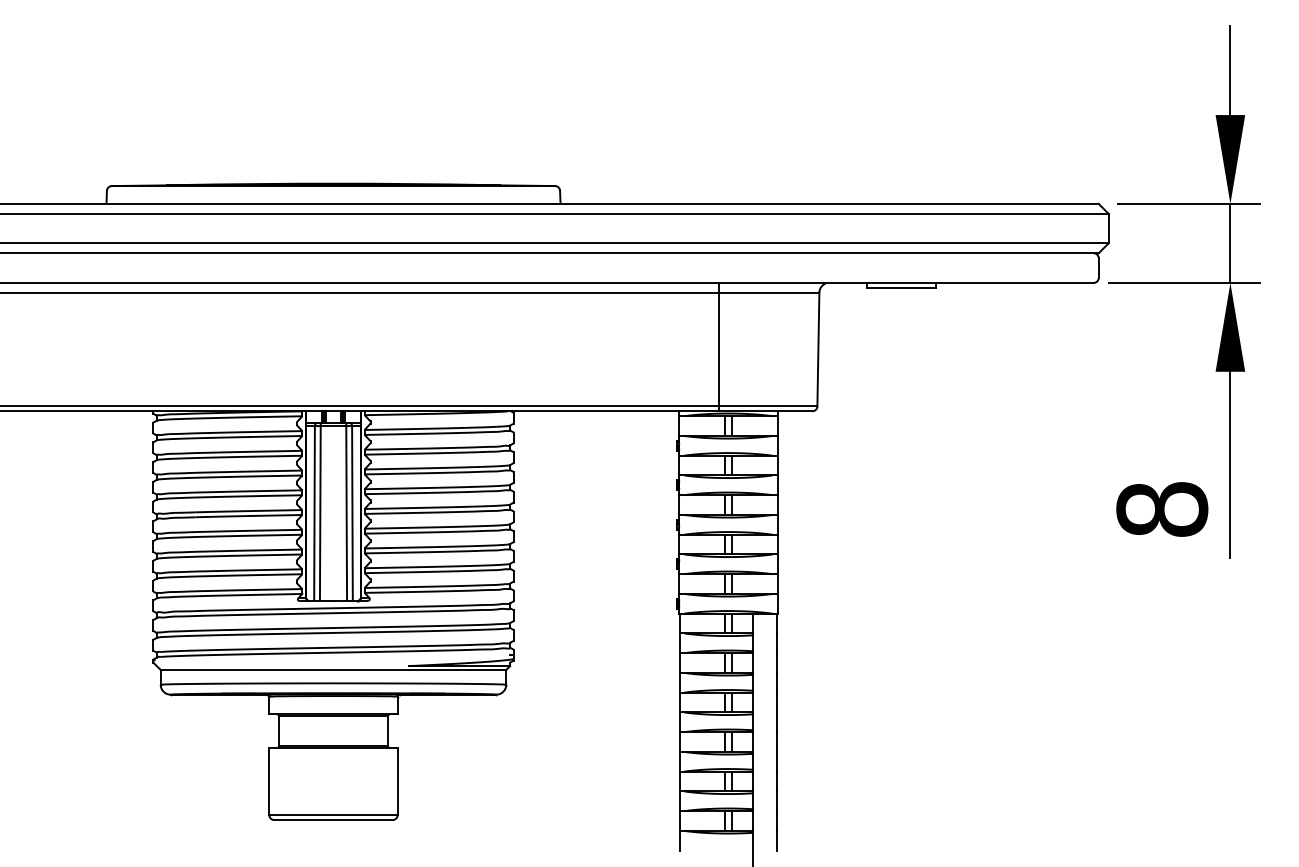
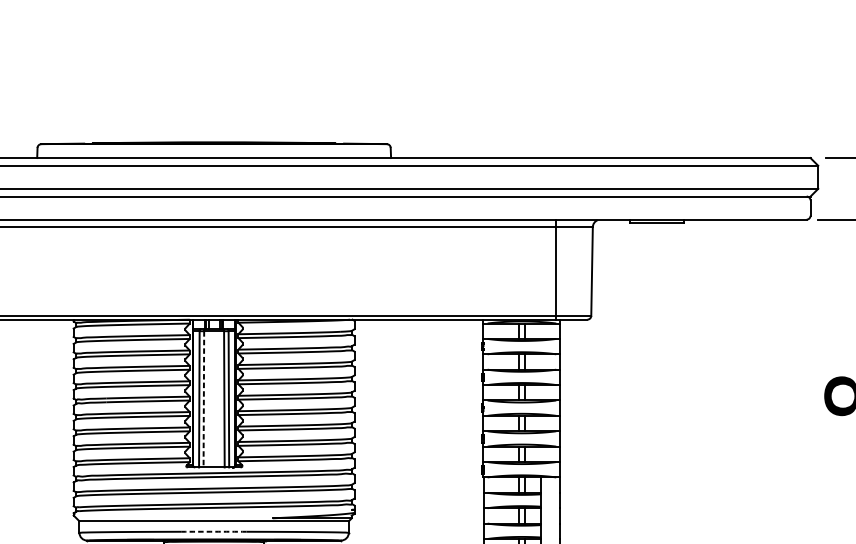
line: (718, 346) -> (555, 269), moved
line: (320, 513) -> (204, 399), solid -> dashed
arc: (333, 683) -> (214, 531), solid -> dashed

